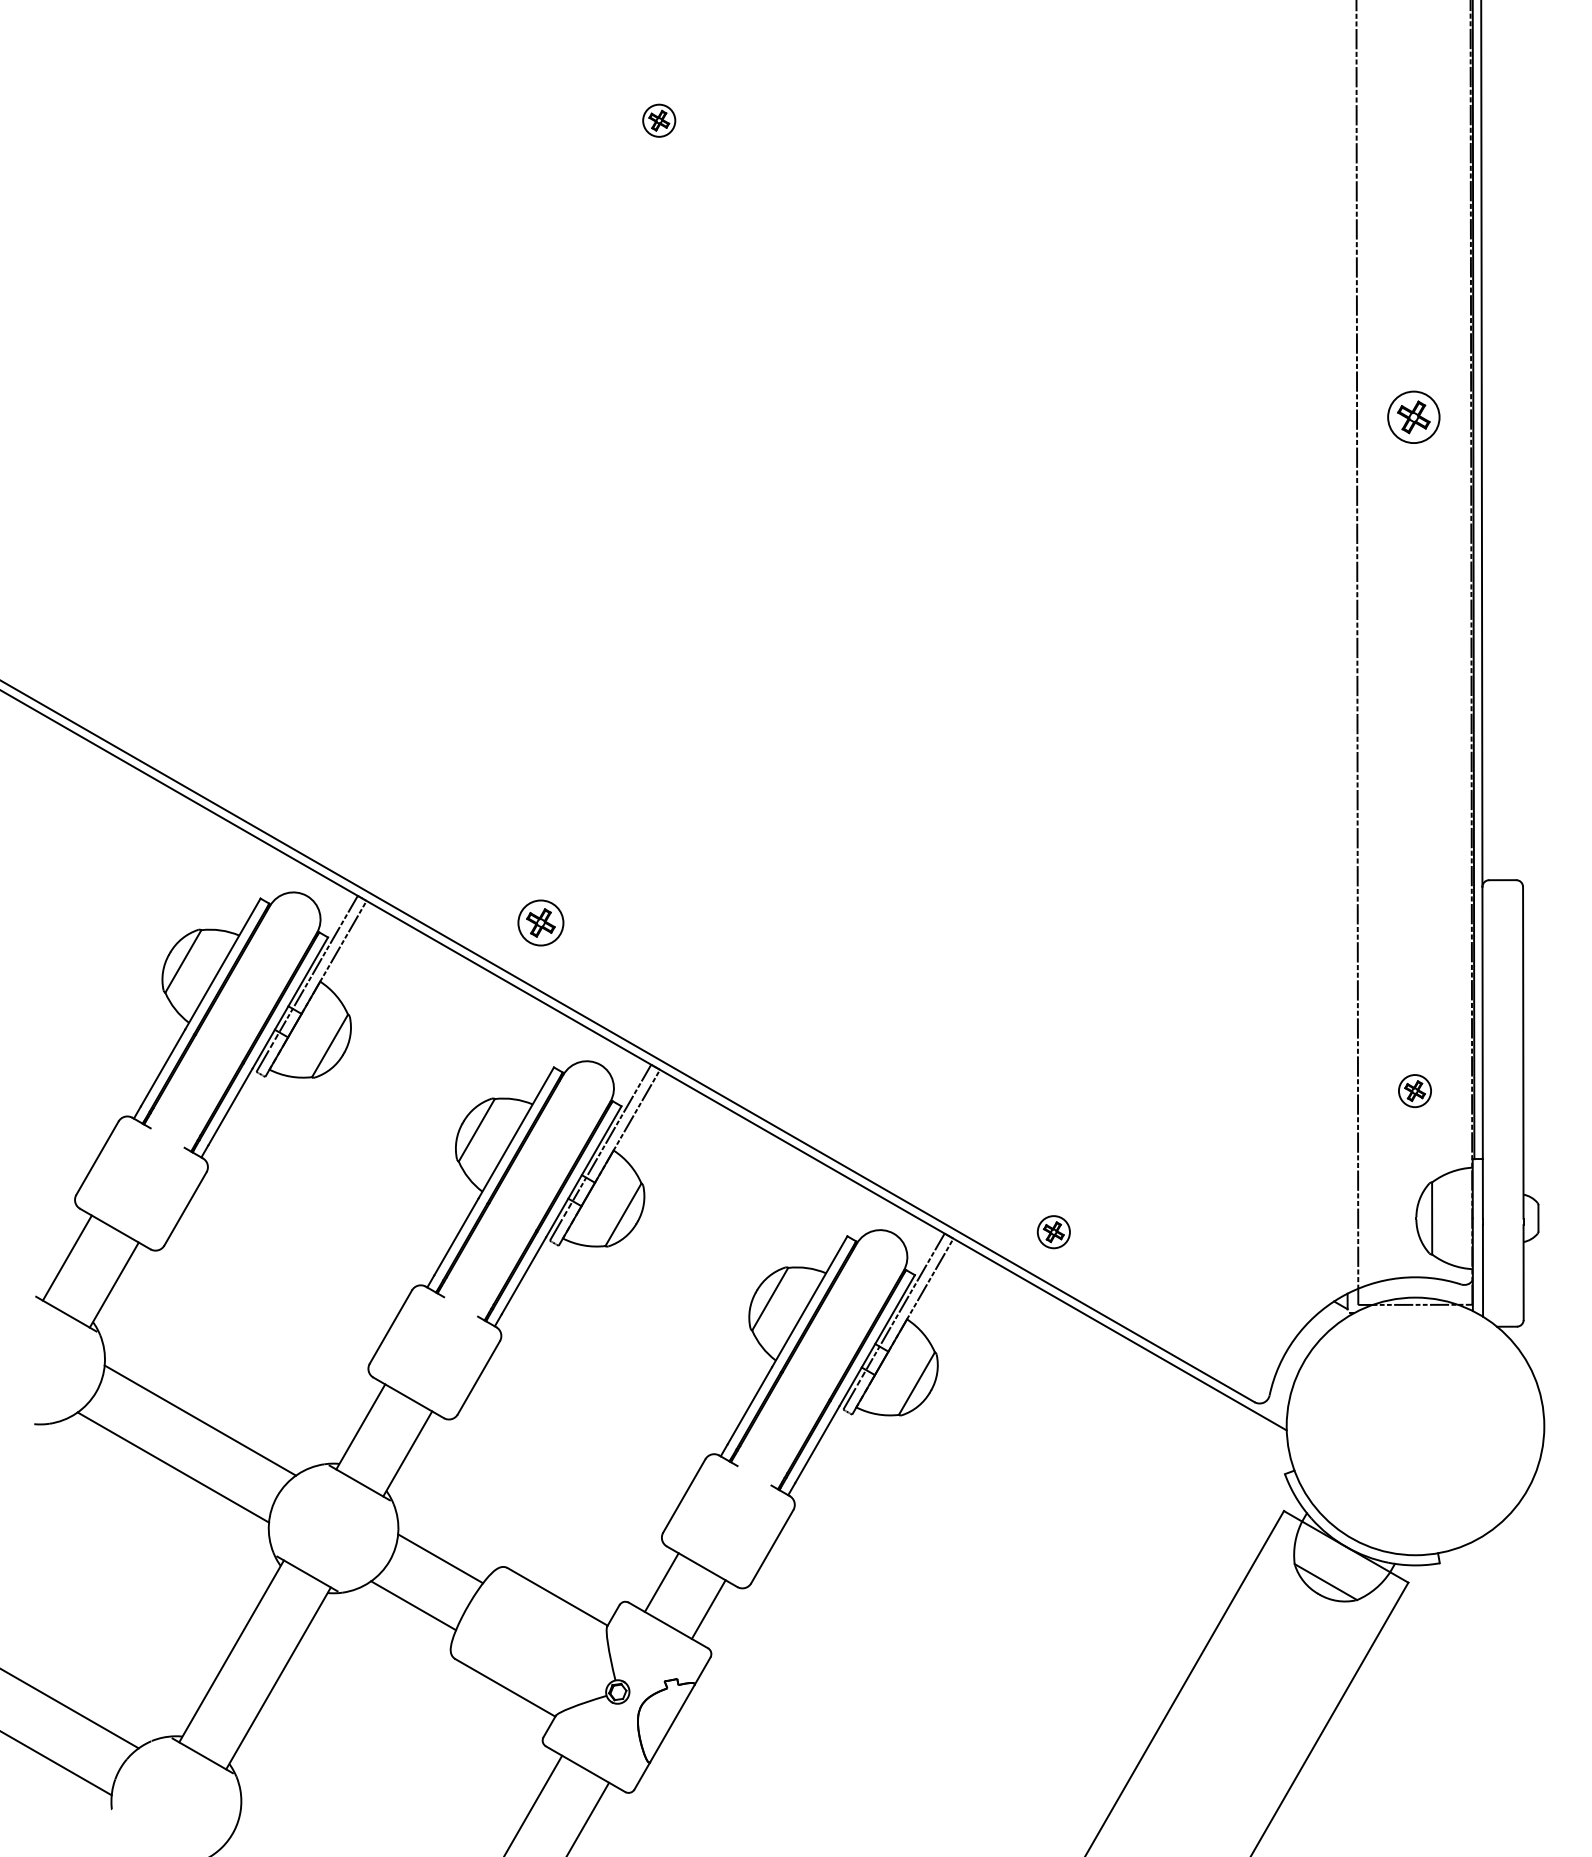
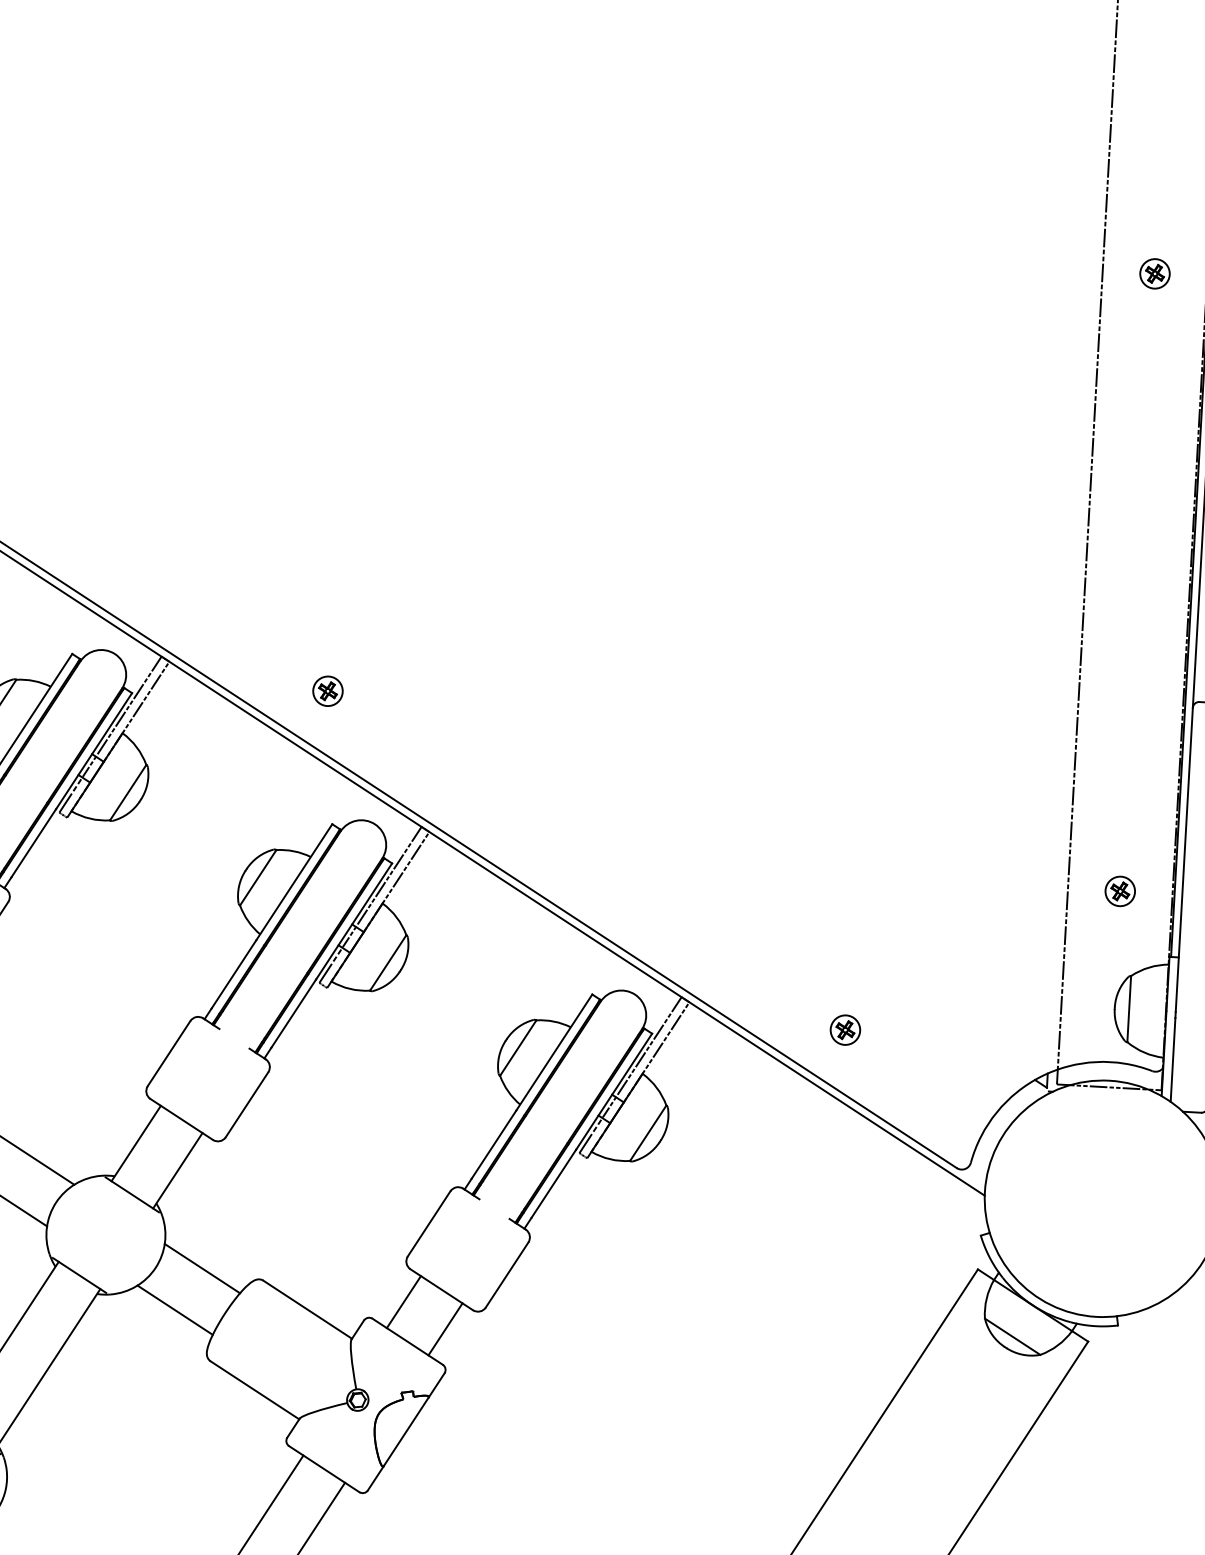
part: (1414, 417) -> (1155, 273), size x0.62
part: (540, 923) -> (327, 691), size x0.71
part: (1053, 1232) -> (845, 1030), moved

